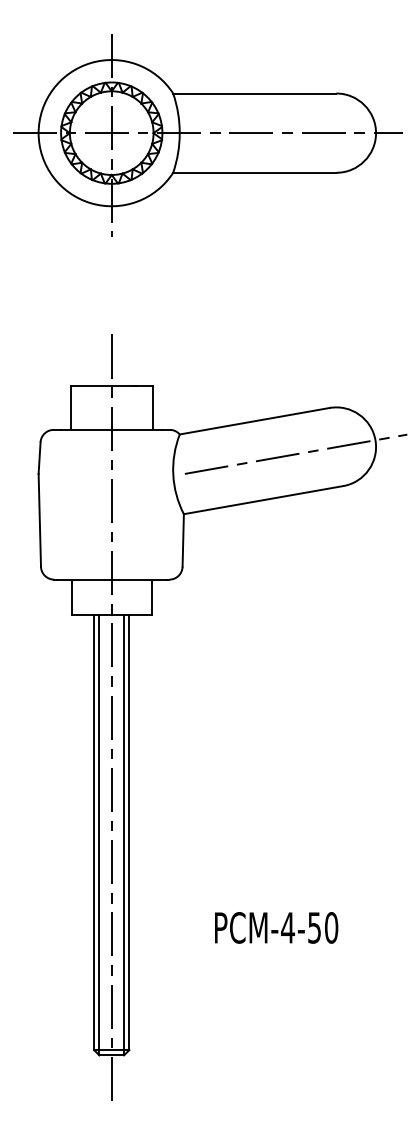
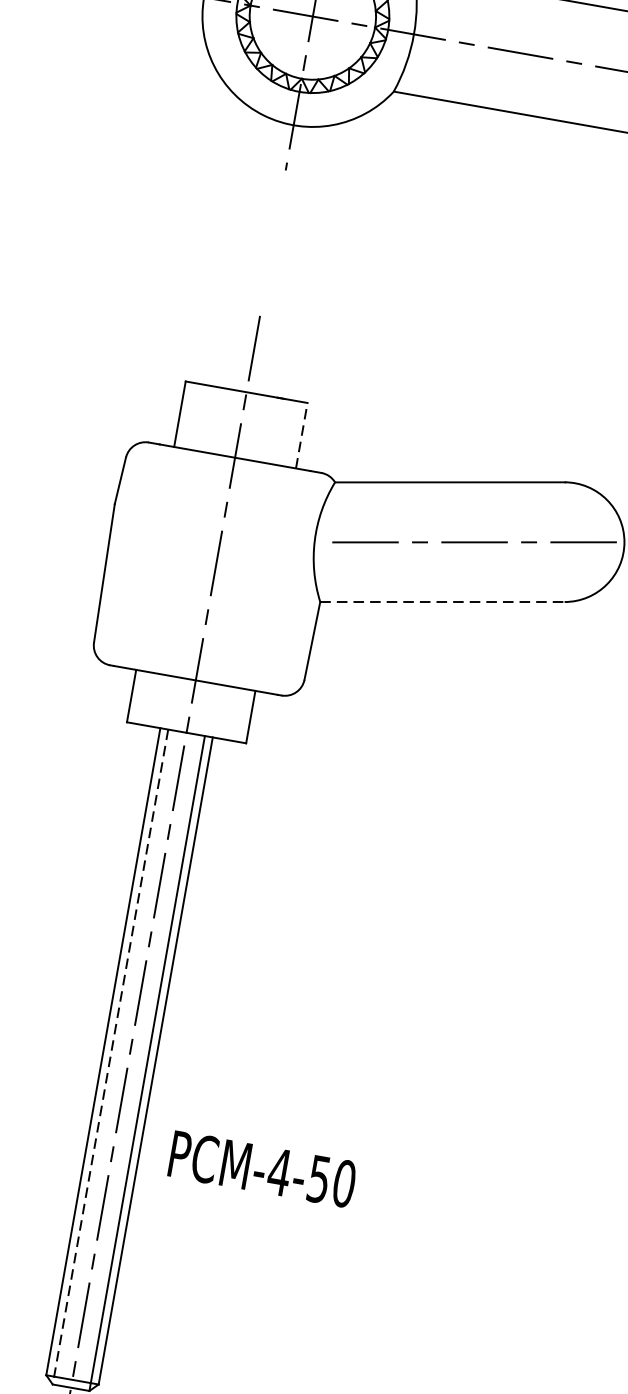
line: (152, 407) -> (301, 435), solid -> dashed
line: (263, 500) -> (442, 602), solid -> dashed
line: (99, 835) -> (110, 1057), solid -> dashed
text: (276, 927) -> (262, 1168), moved

